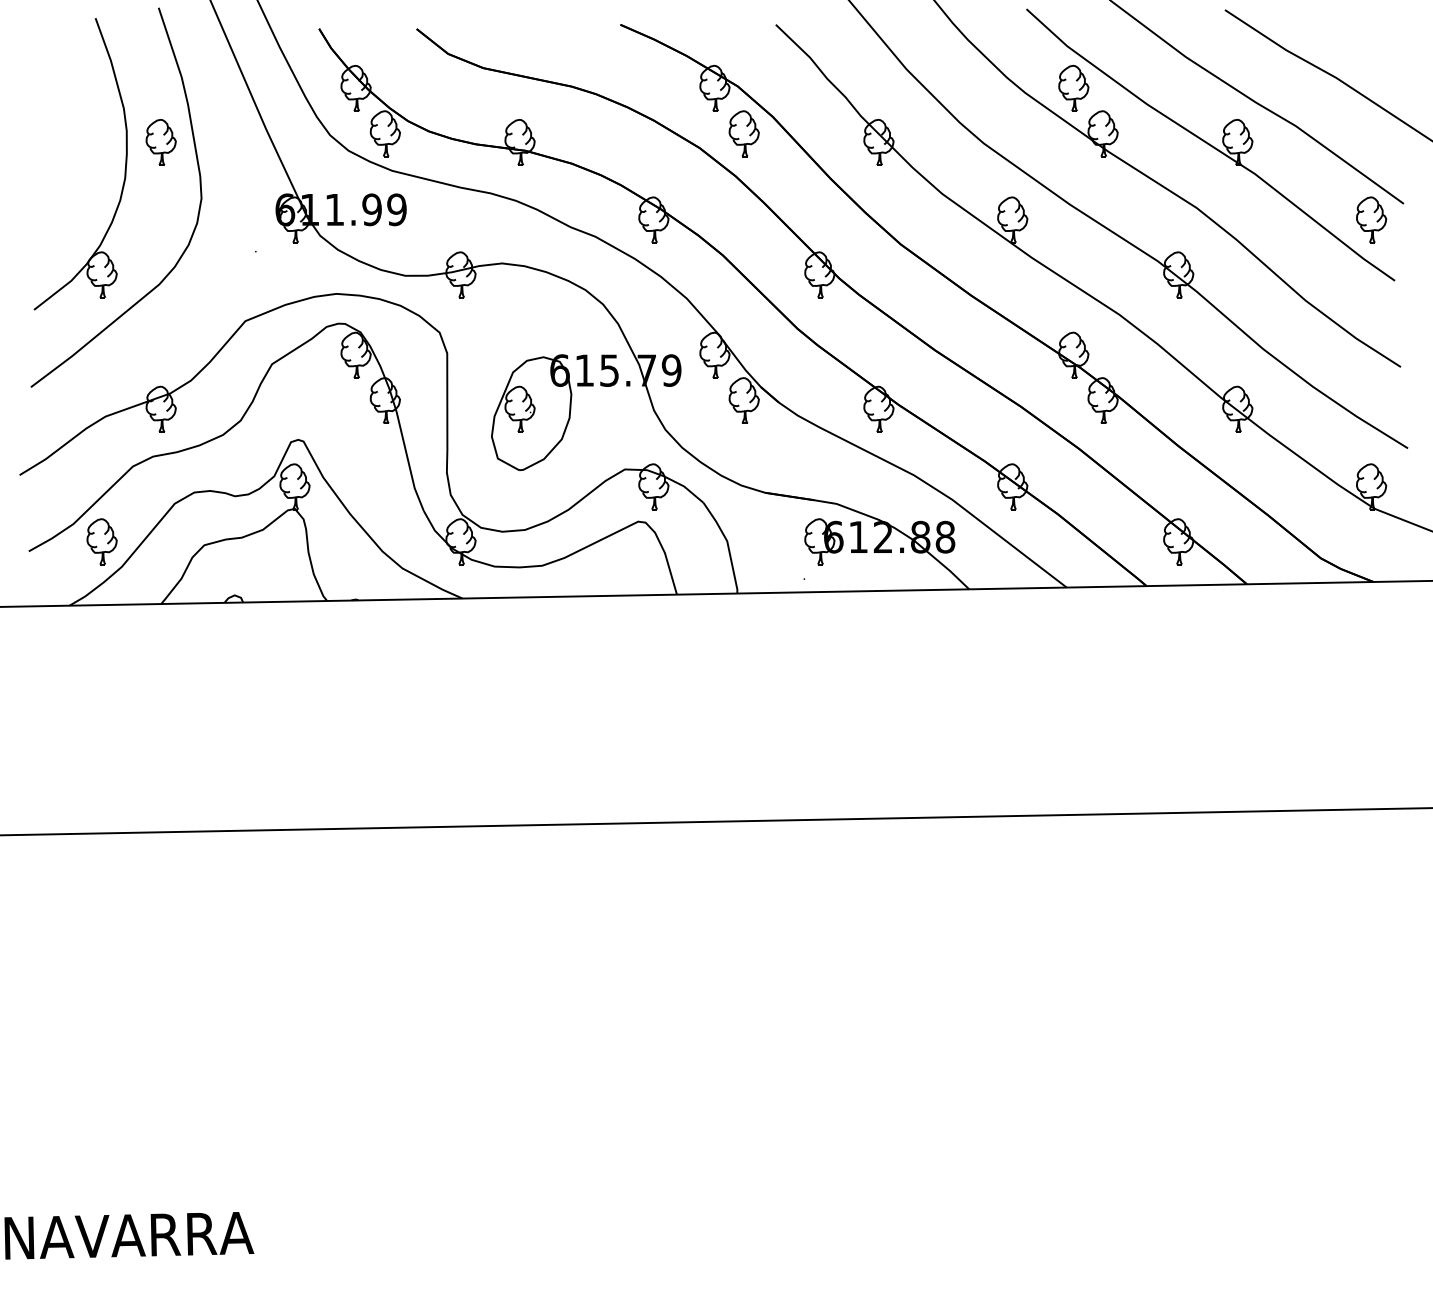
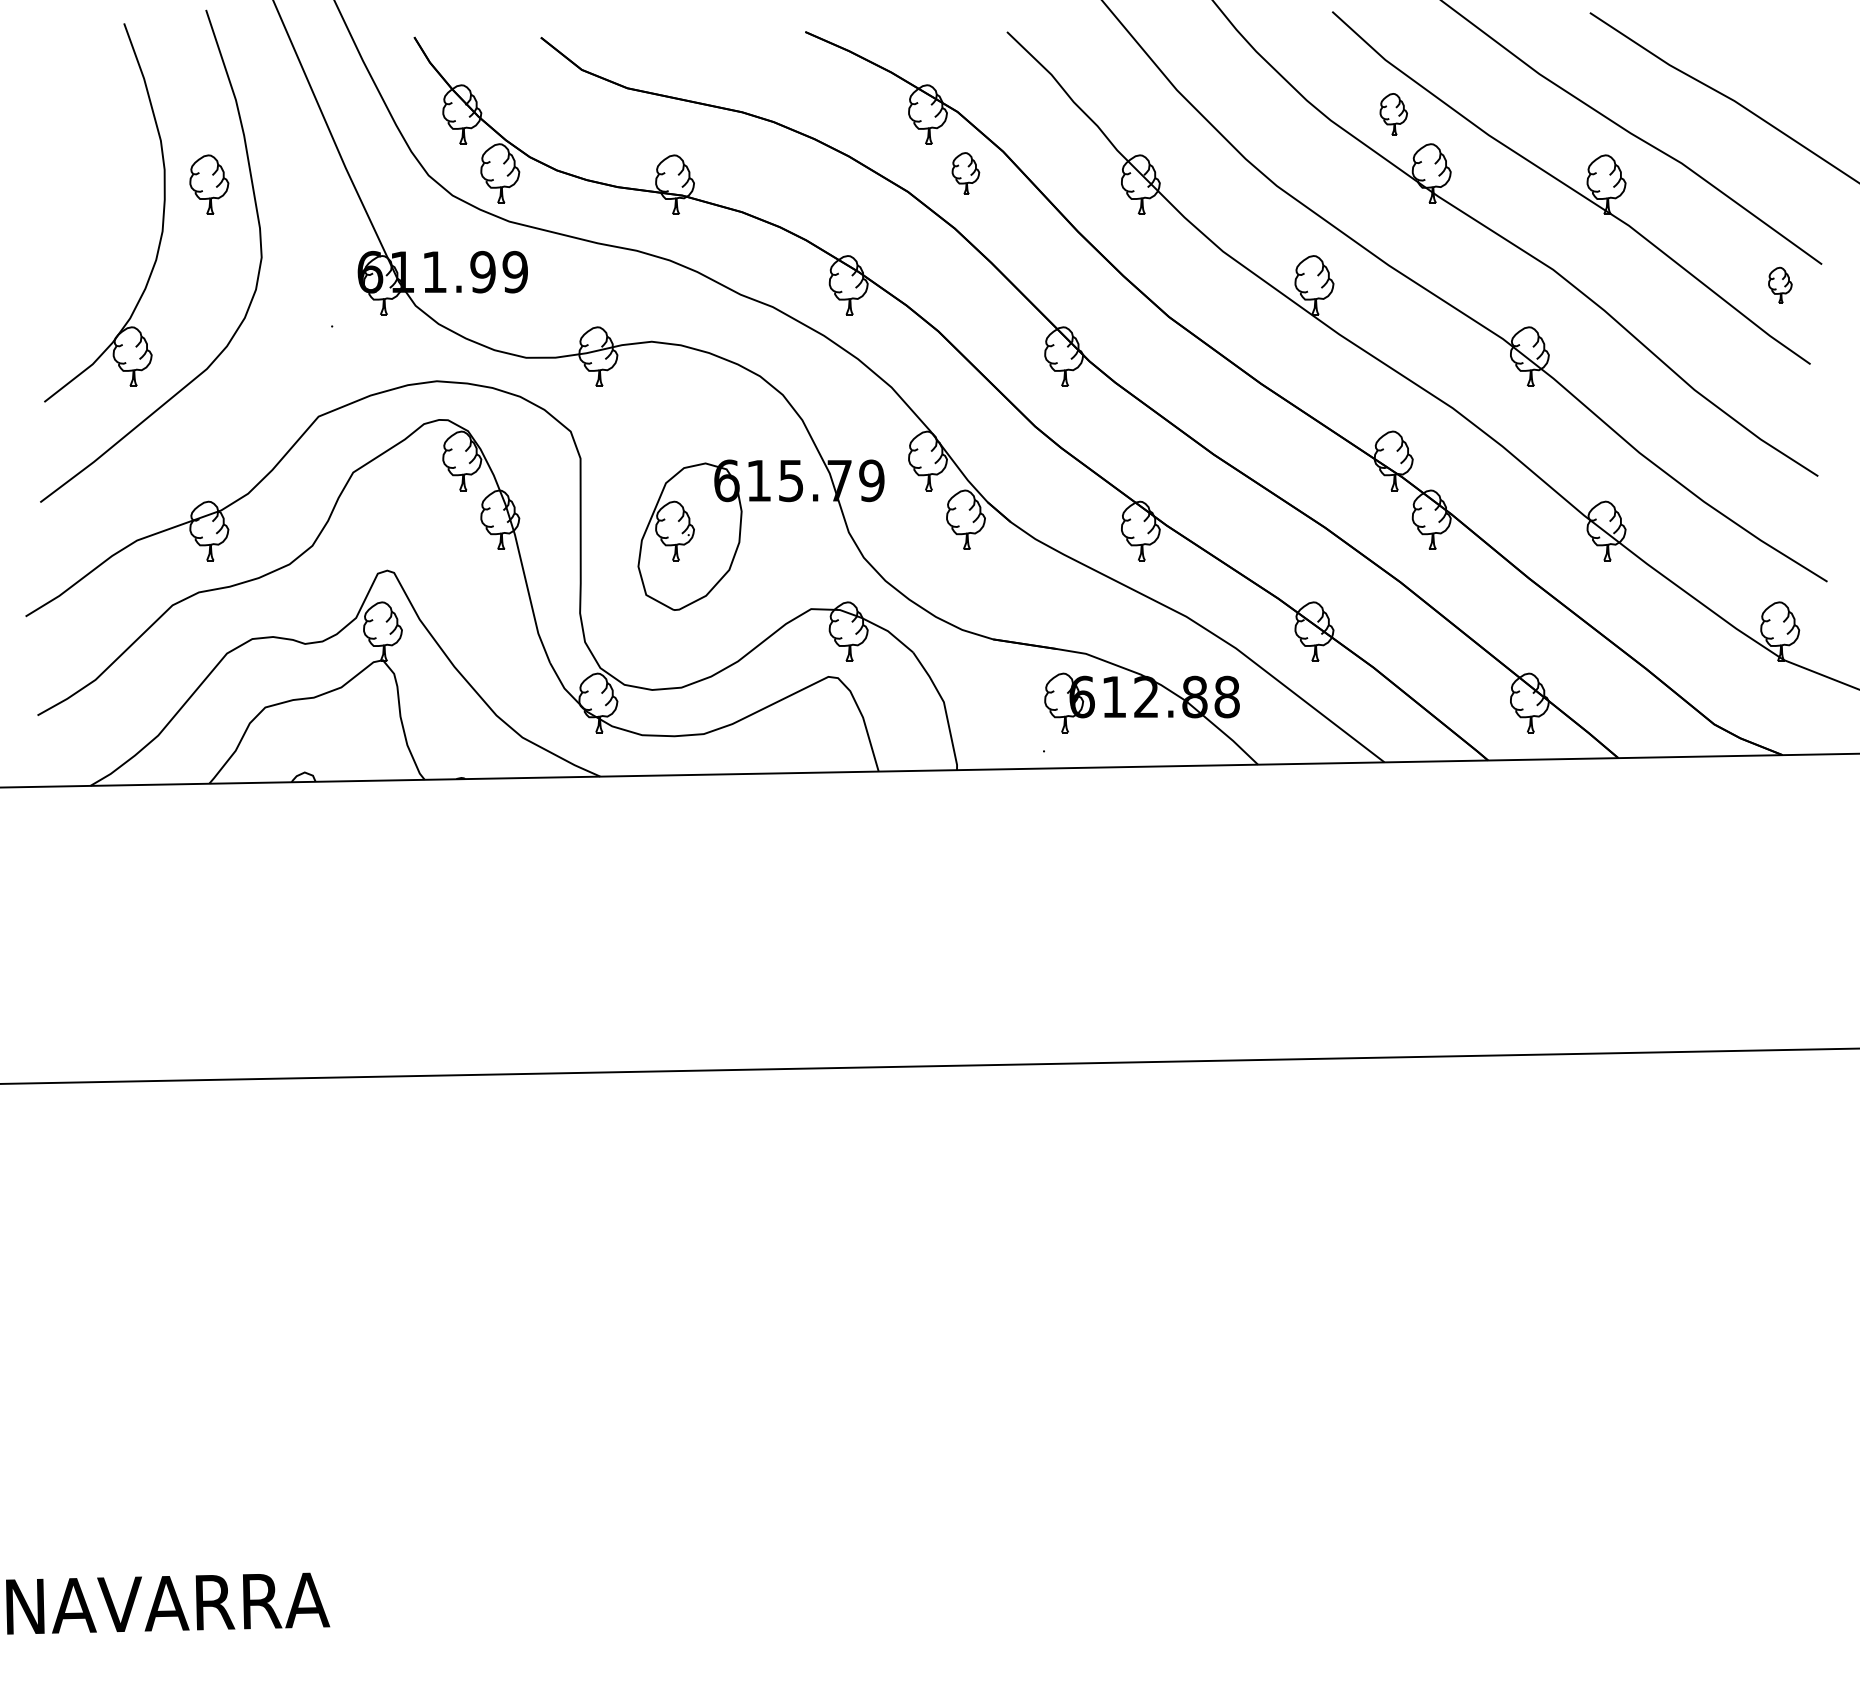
part: (1073, 87) -> (1393, 113), size x0.7
part: (743, 133) -> (965, 173), size x0.7
part: (1371, 219) -> (1780, 284), size x0.6
part: (101, 541) -> (131, 702), removed

